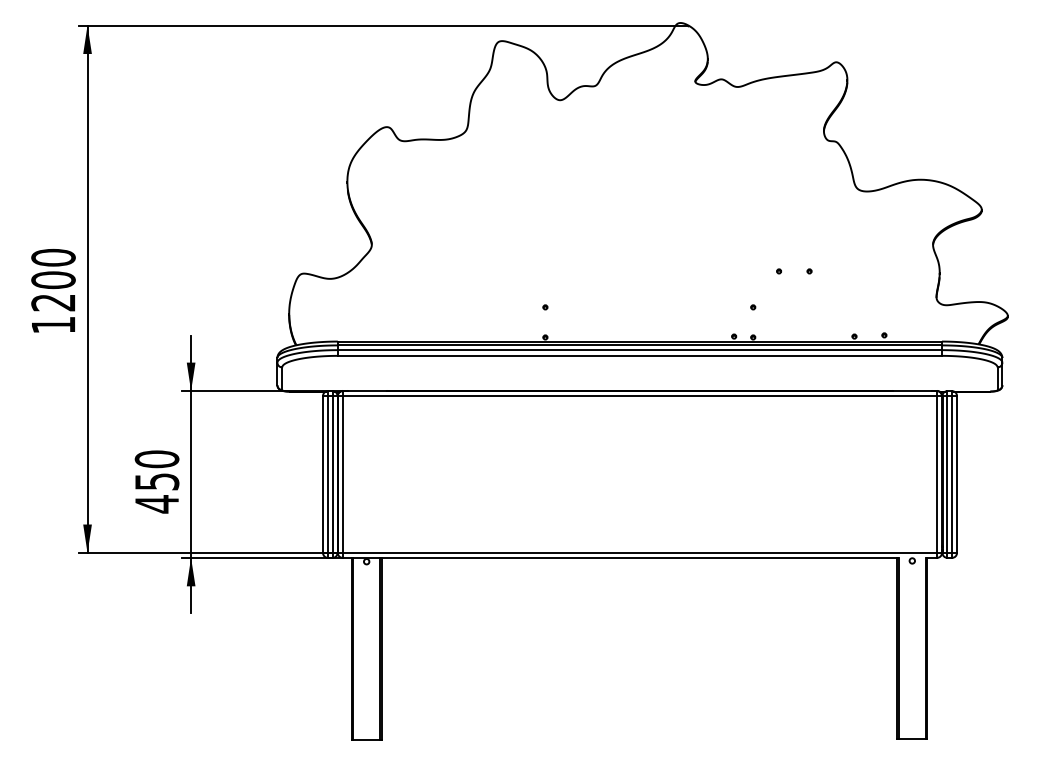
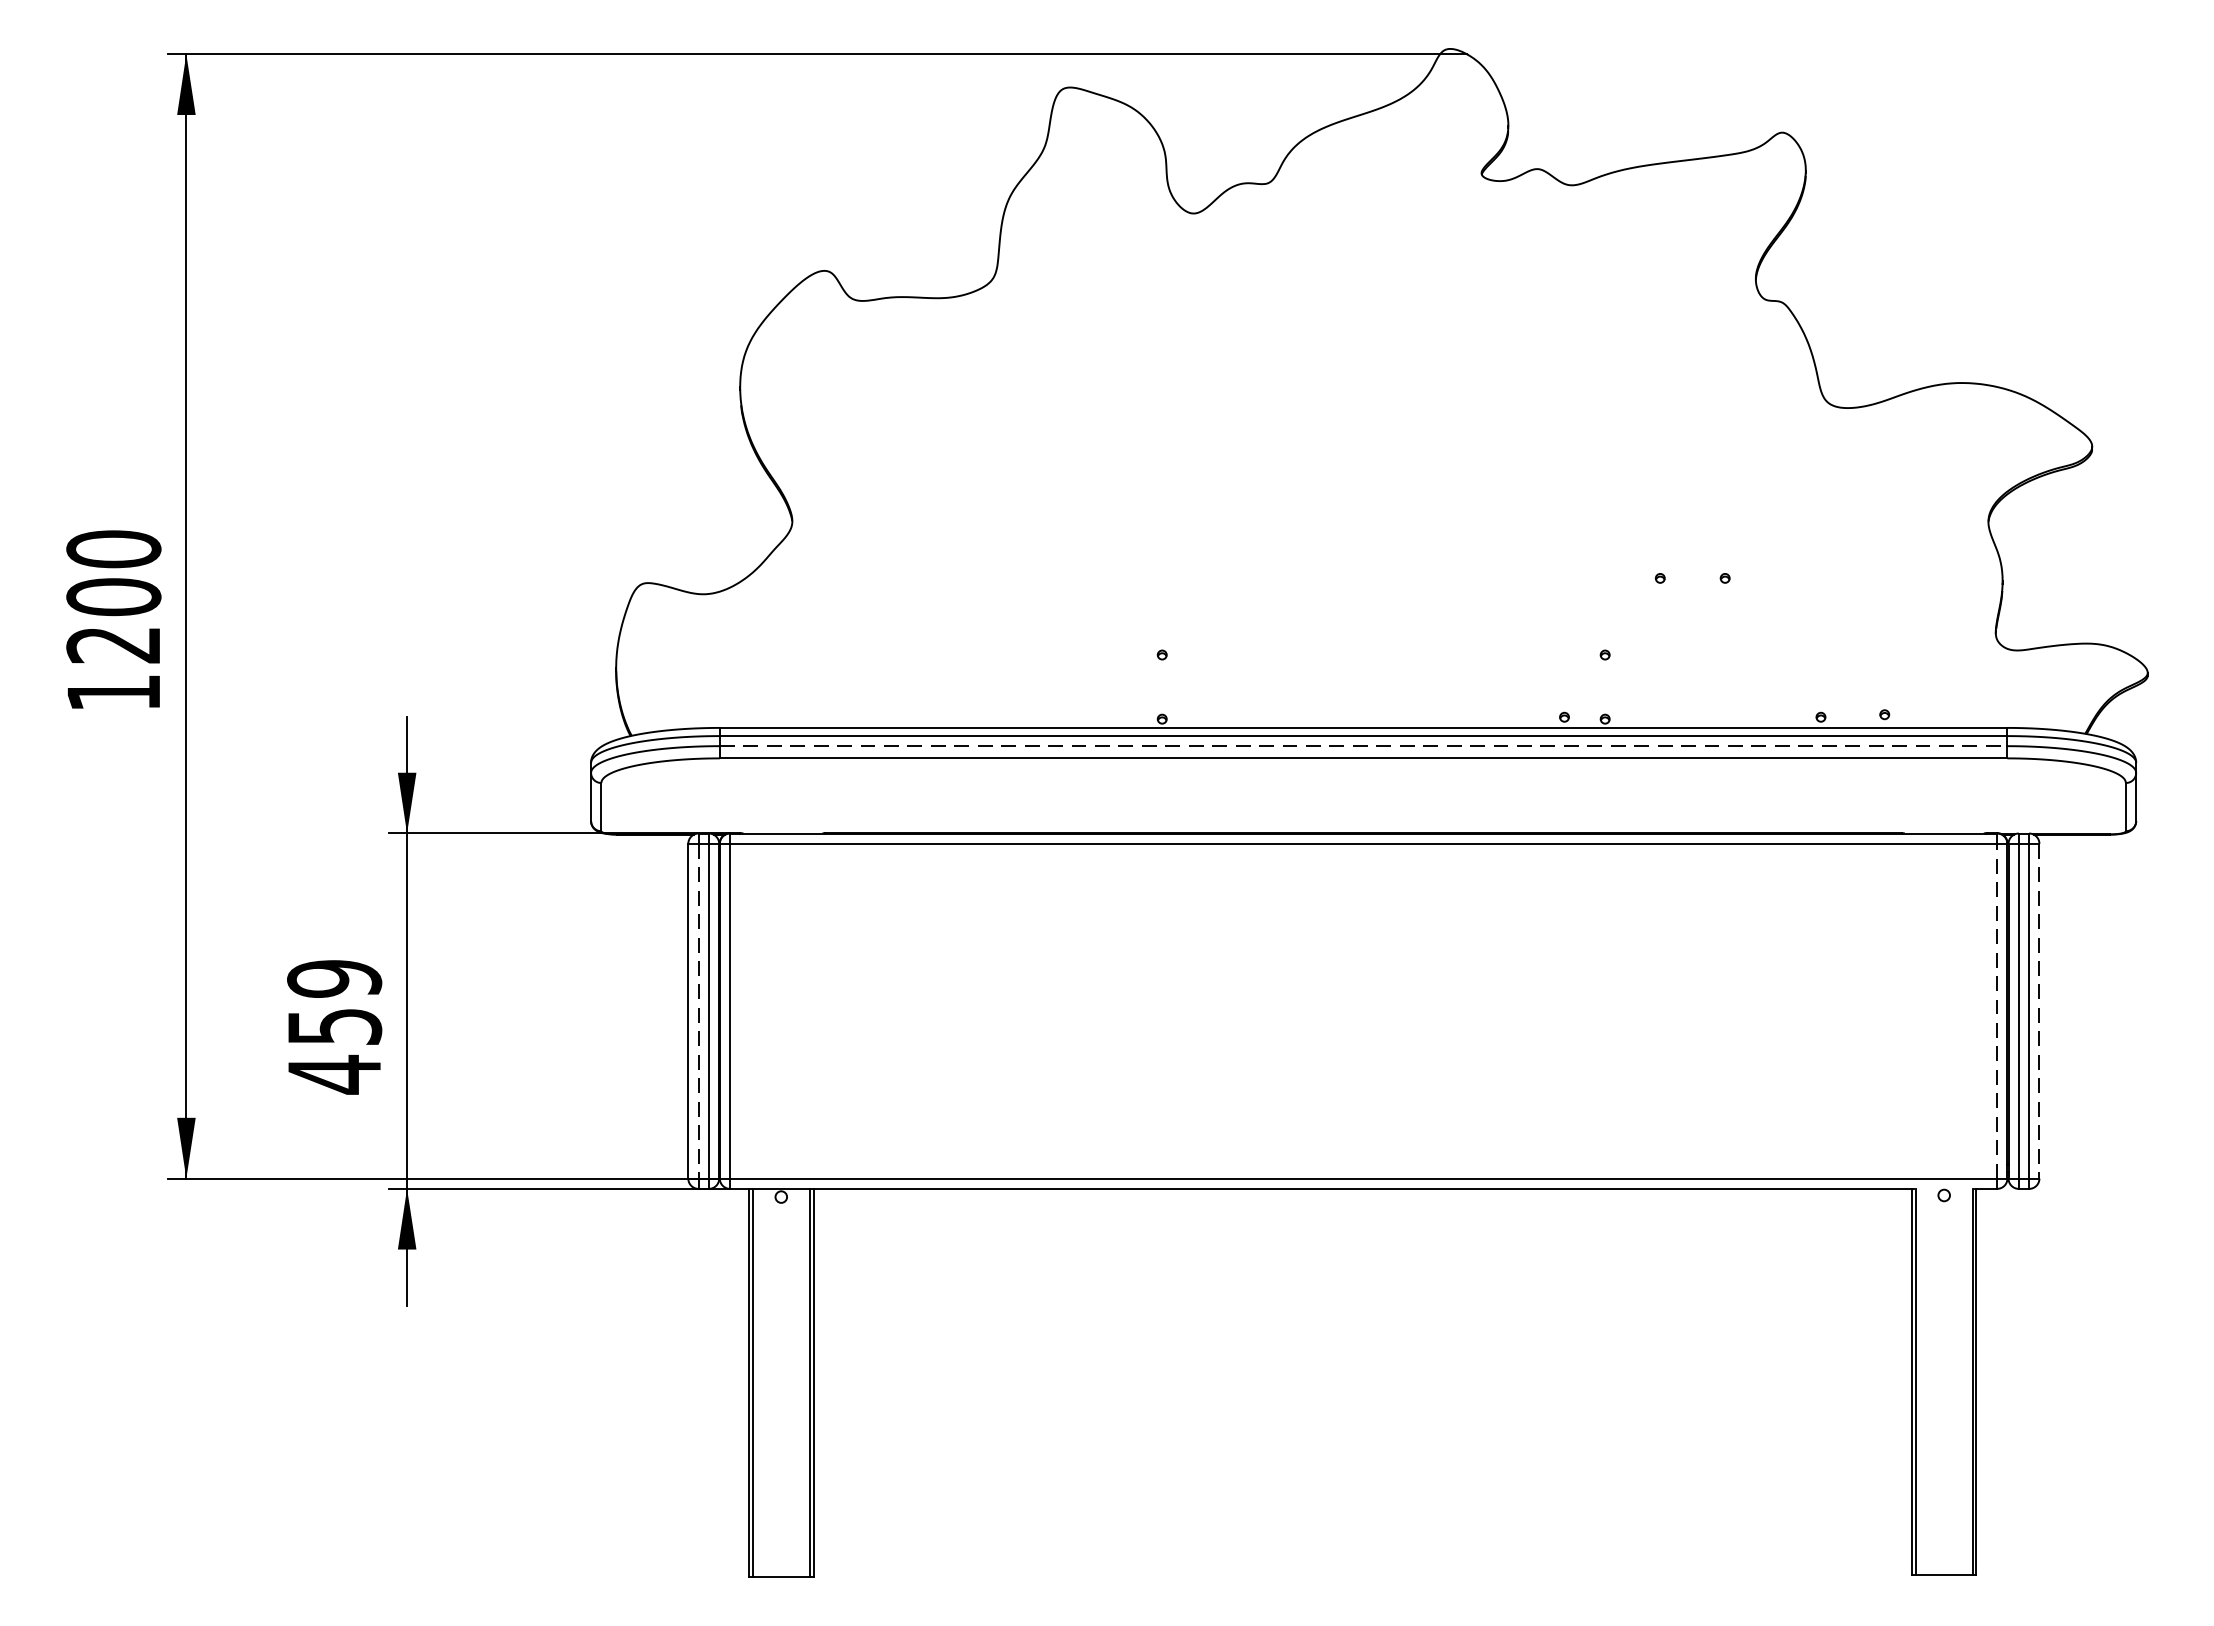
line: (640, 350) -> (1364, 746), solid -> dashed
text: (157, 459) -> (335, 979), 450 -> 459
line: (327, 474) -> (697, 1011), solid -> dashed
line: (937, 474) -> (1997, 1011), solid -> dashed
line: (956, 474) -> (2038, 1011), solid -> dashed

